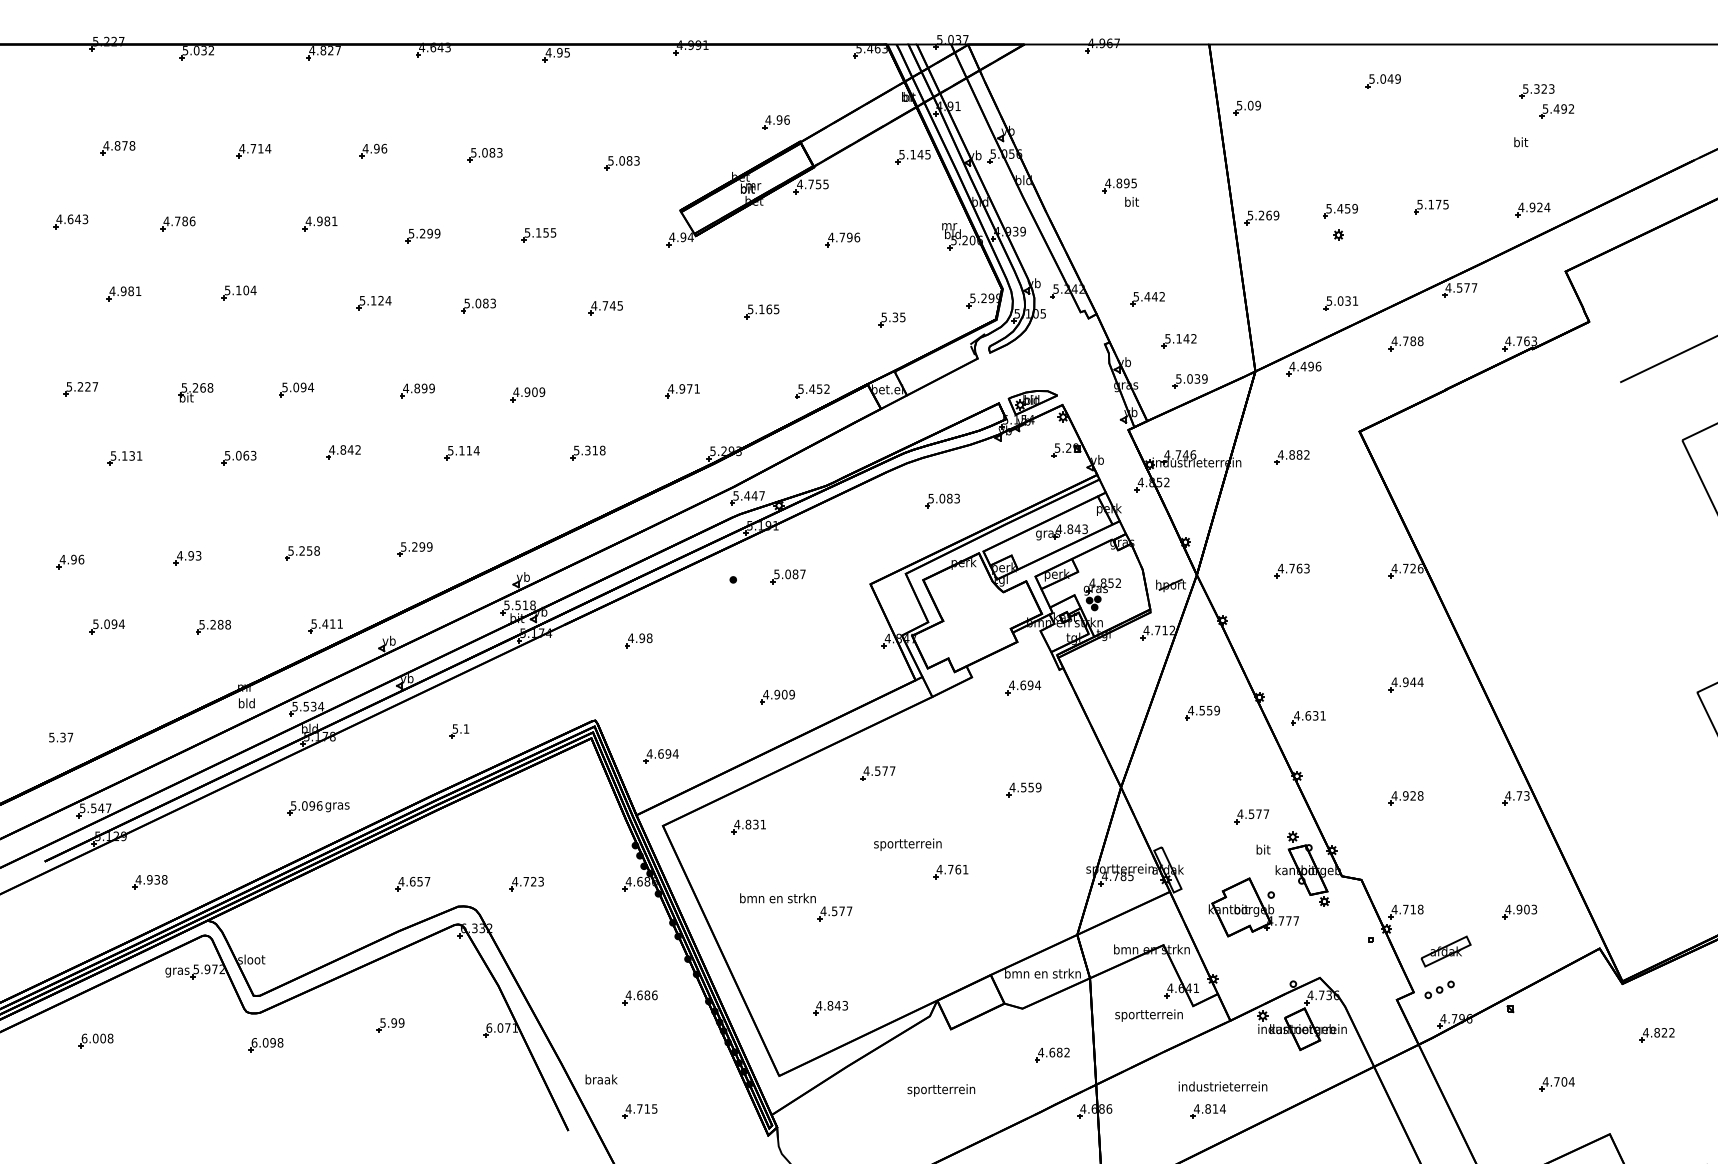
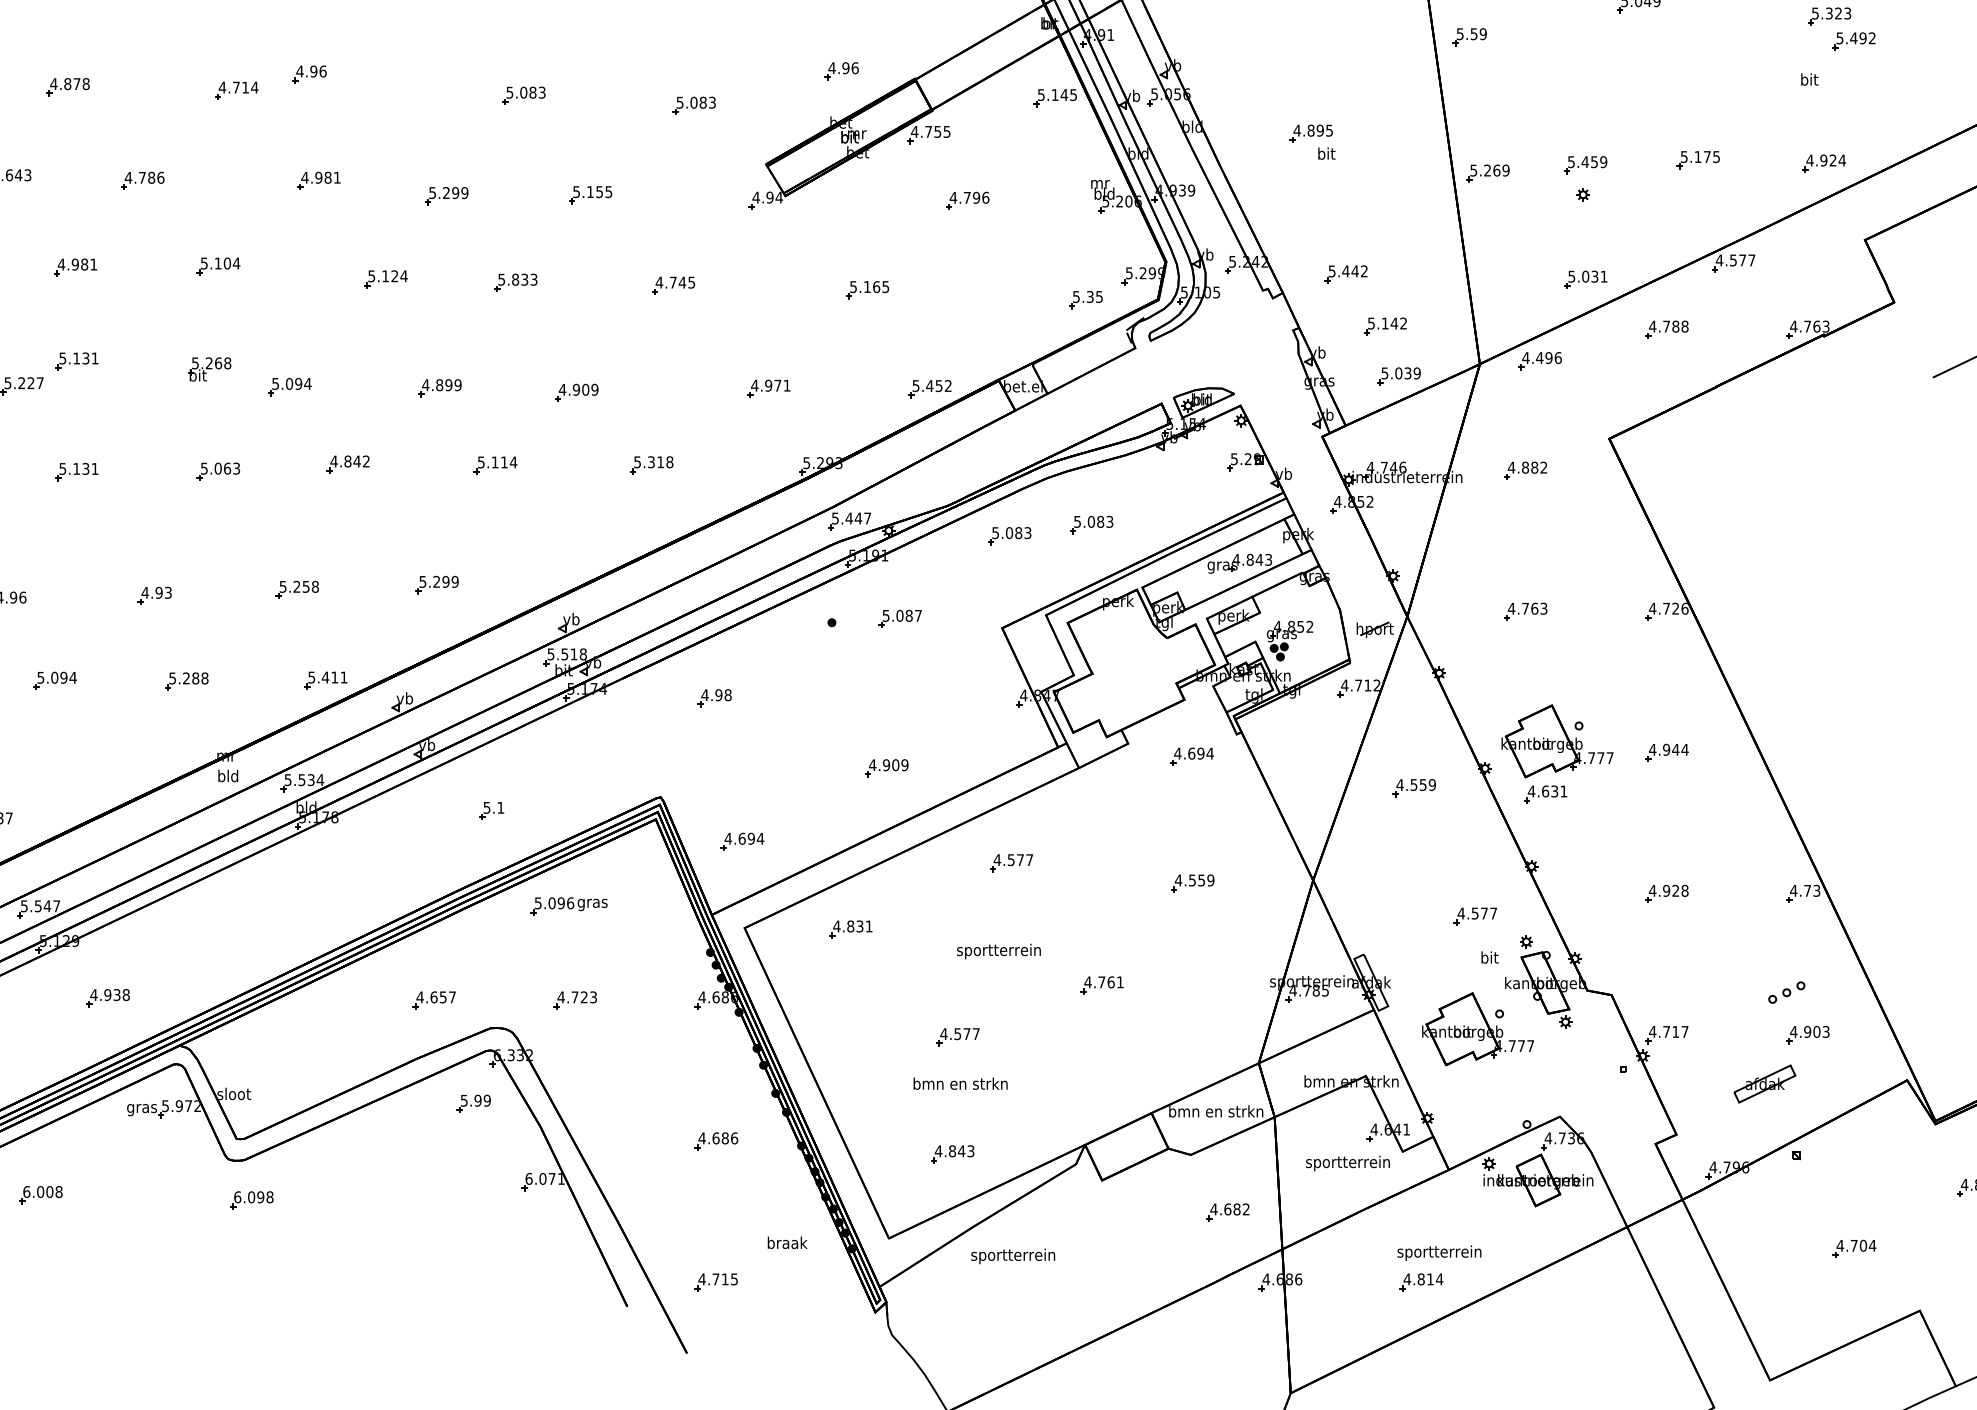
text: (1250, 105) -> (1473, 33), 5.09 -> 5.59
part: (775, 122) -> (840, 71), moved
part: (373, 150) -> (309, 73), moved
text: (481, 303) -> (519, 279), 5.083 -> 5.833
part: (891, 319) -> (1085, 299), moved
part: (124, 369) -> (76, 361), added
part: (195, 392) -> (209, 369), moved
part: (876, 509) -> (1009, 535), added
part: (1317, 675) -> (1556, 741), added
part: (318, 808) -> (569, 906), moved
text: (907, 844) -> (998, 951), moved
text: (777, 898) -> (960, 1083), moved
text: (1420, 909) -> (1684, 1031), 4.718 -> 4.717
part: (1445, 951) -> (1764, 1083), moved
part: (1439, 989) -> (1786, 992), moved
part: (390, 1025) -> (473, 1103), moved
text: (601, 1079) -> (787, 1242), moved
text: (1222, 1087) -> (1439, 1252), industrieterrein -> sportterrein
text: (941, 1090) -> (1013, 1256), moved

